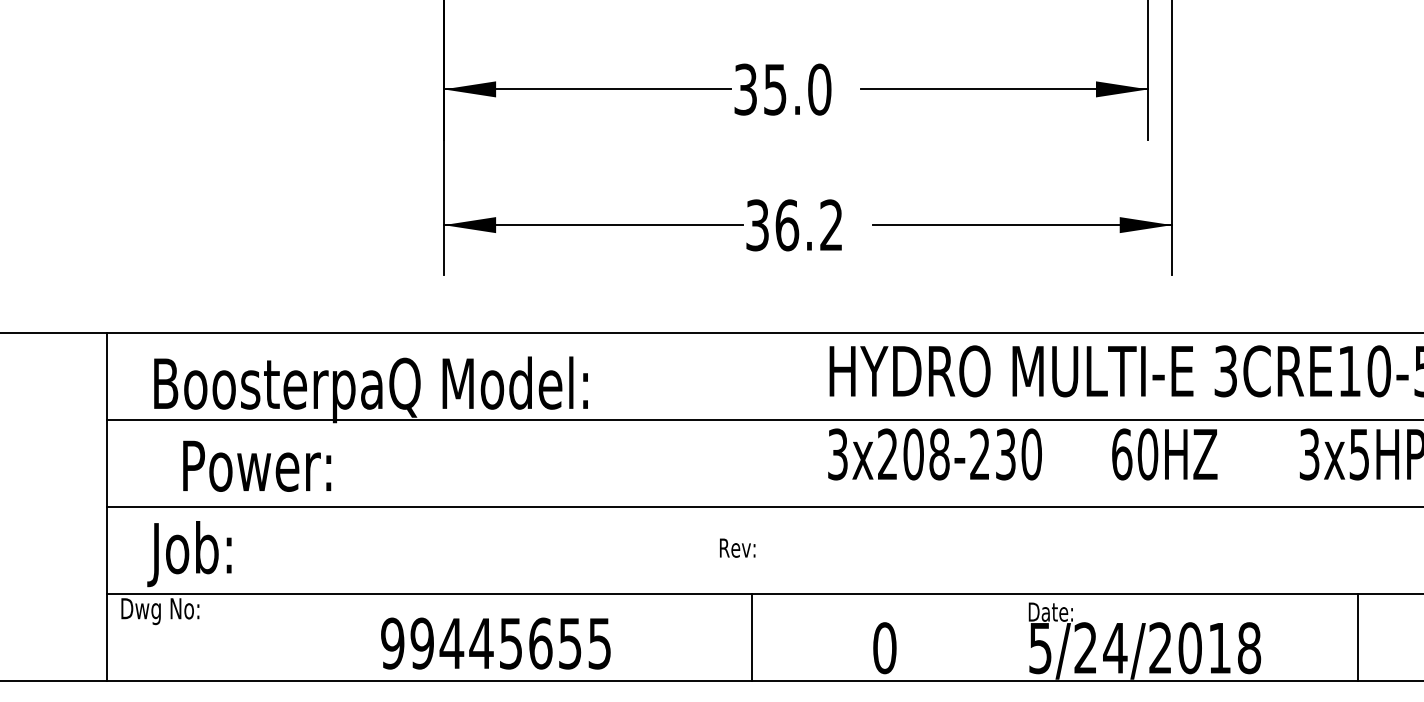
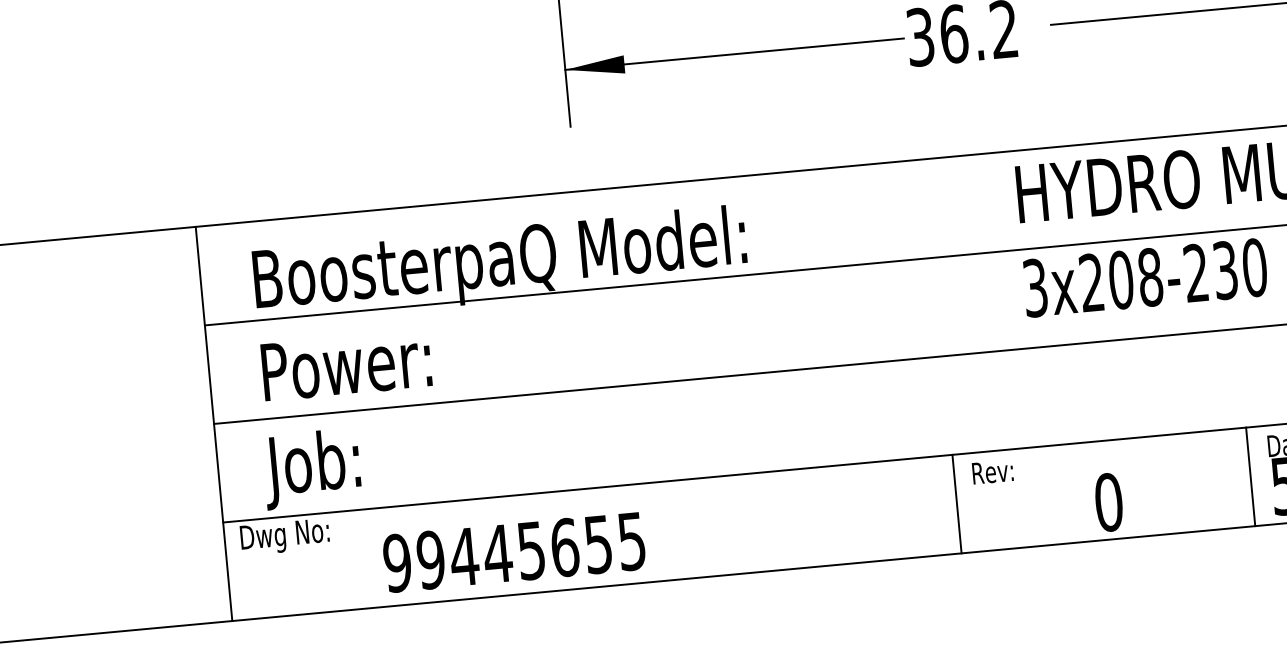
text: (257, 465) -> (346, 364), moved
text: (737, 547) -> (992, 471), moved
line: (1011, 636) -> (1251, 475), added
text: (495, 643) -> (513, 552), moved

